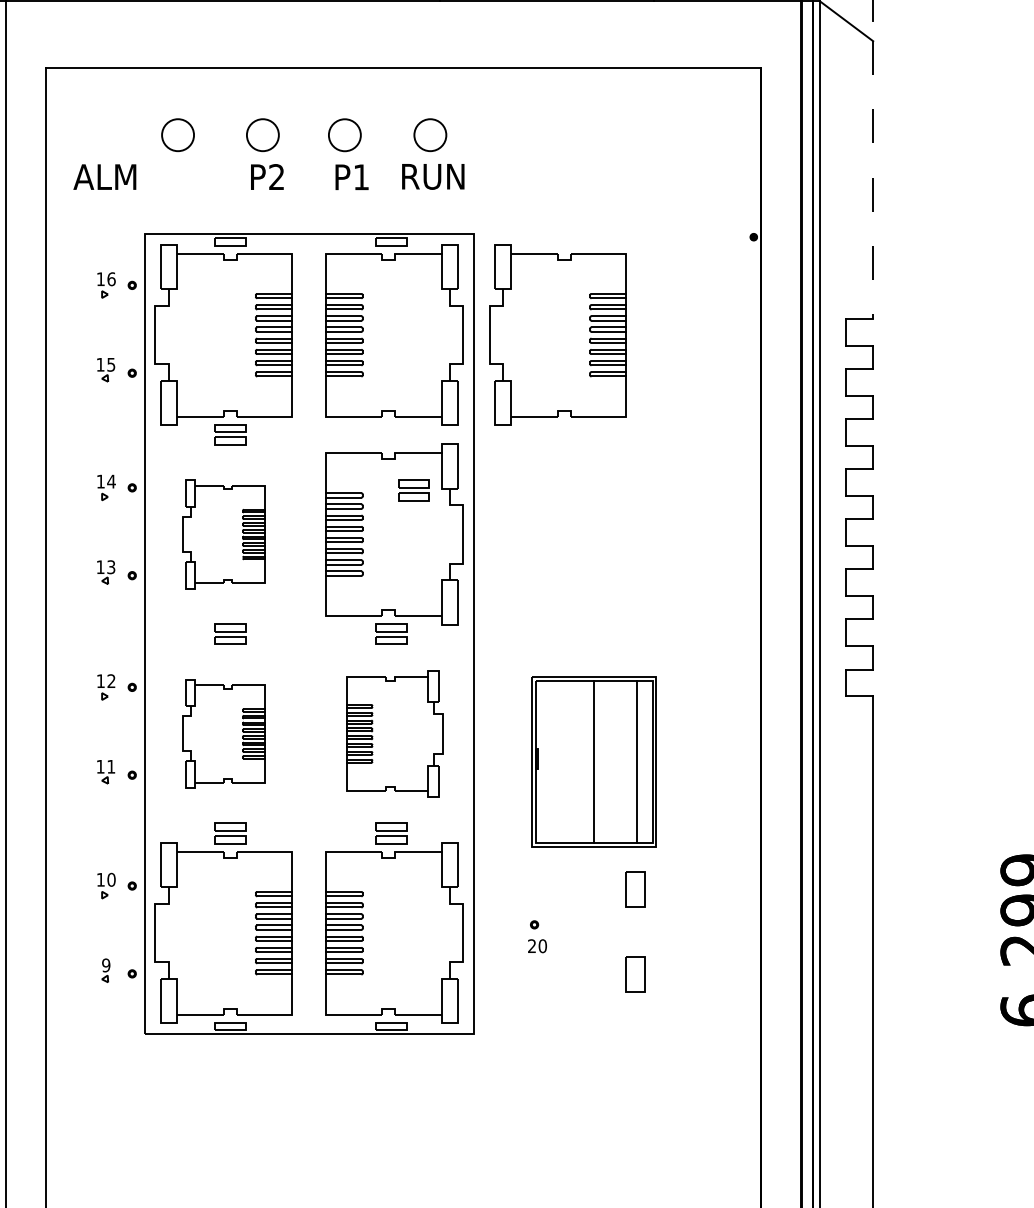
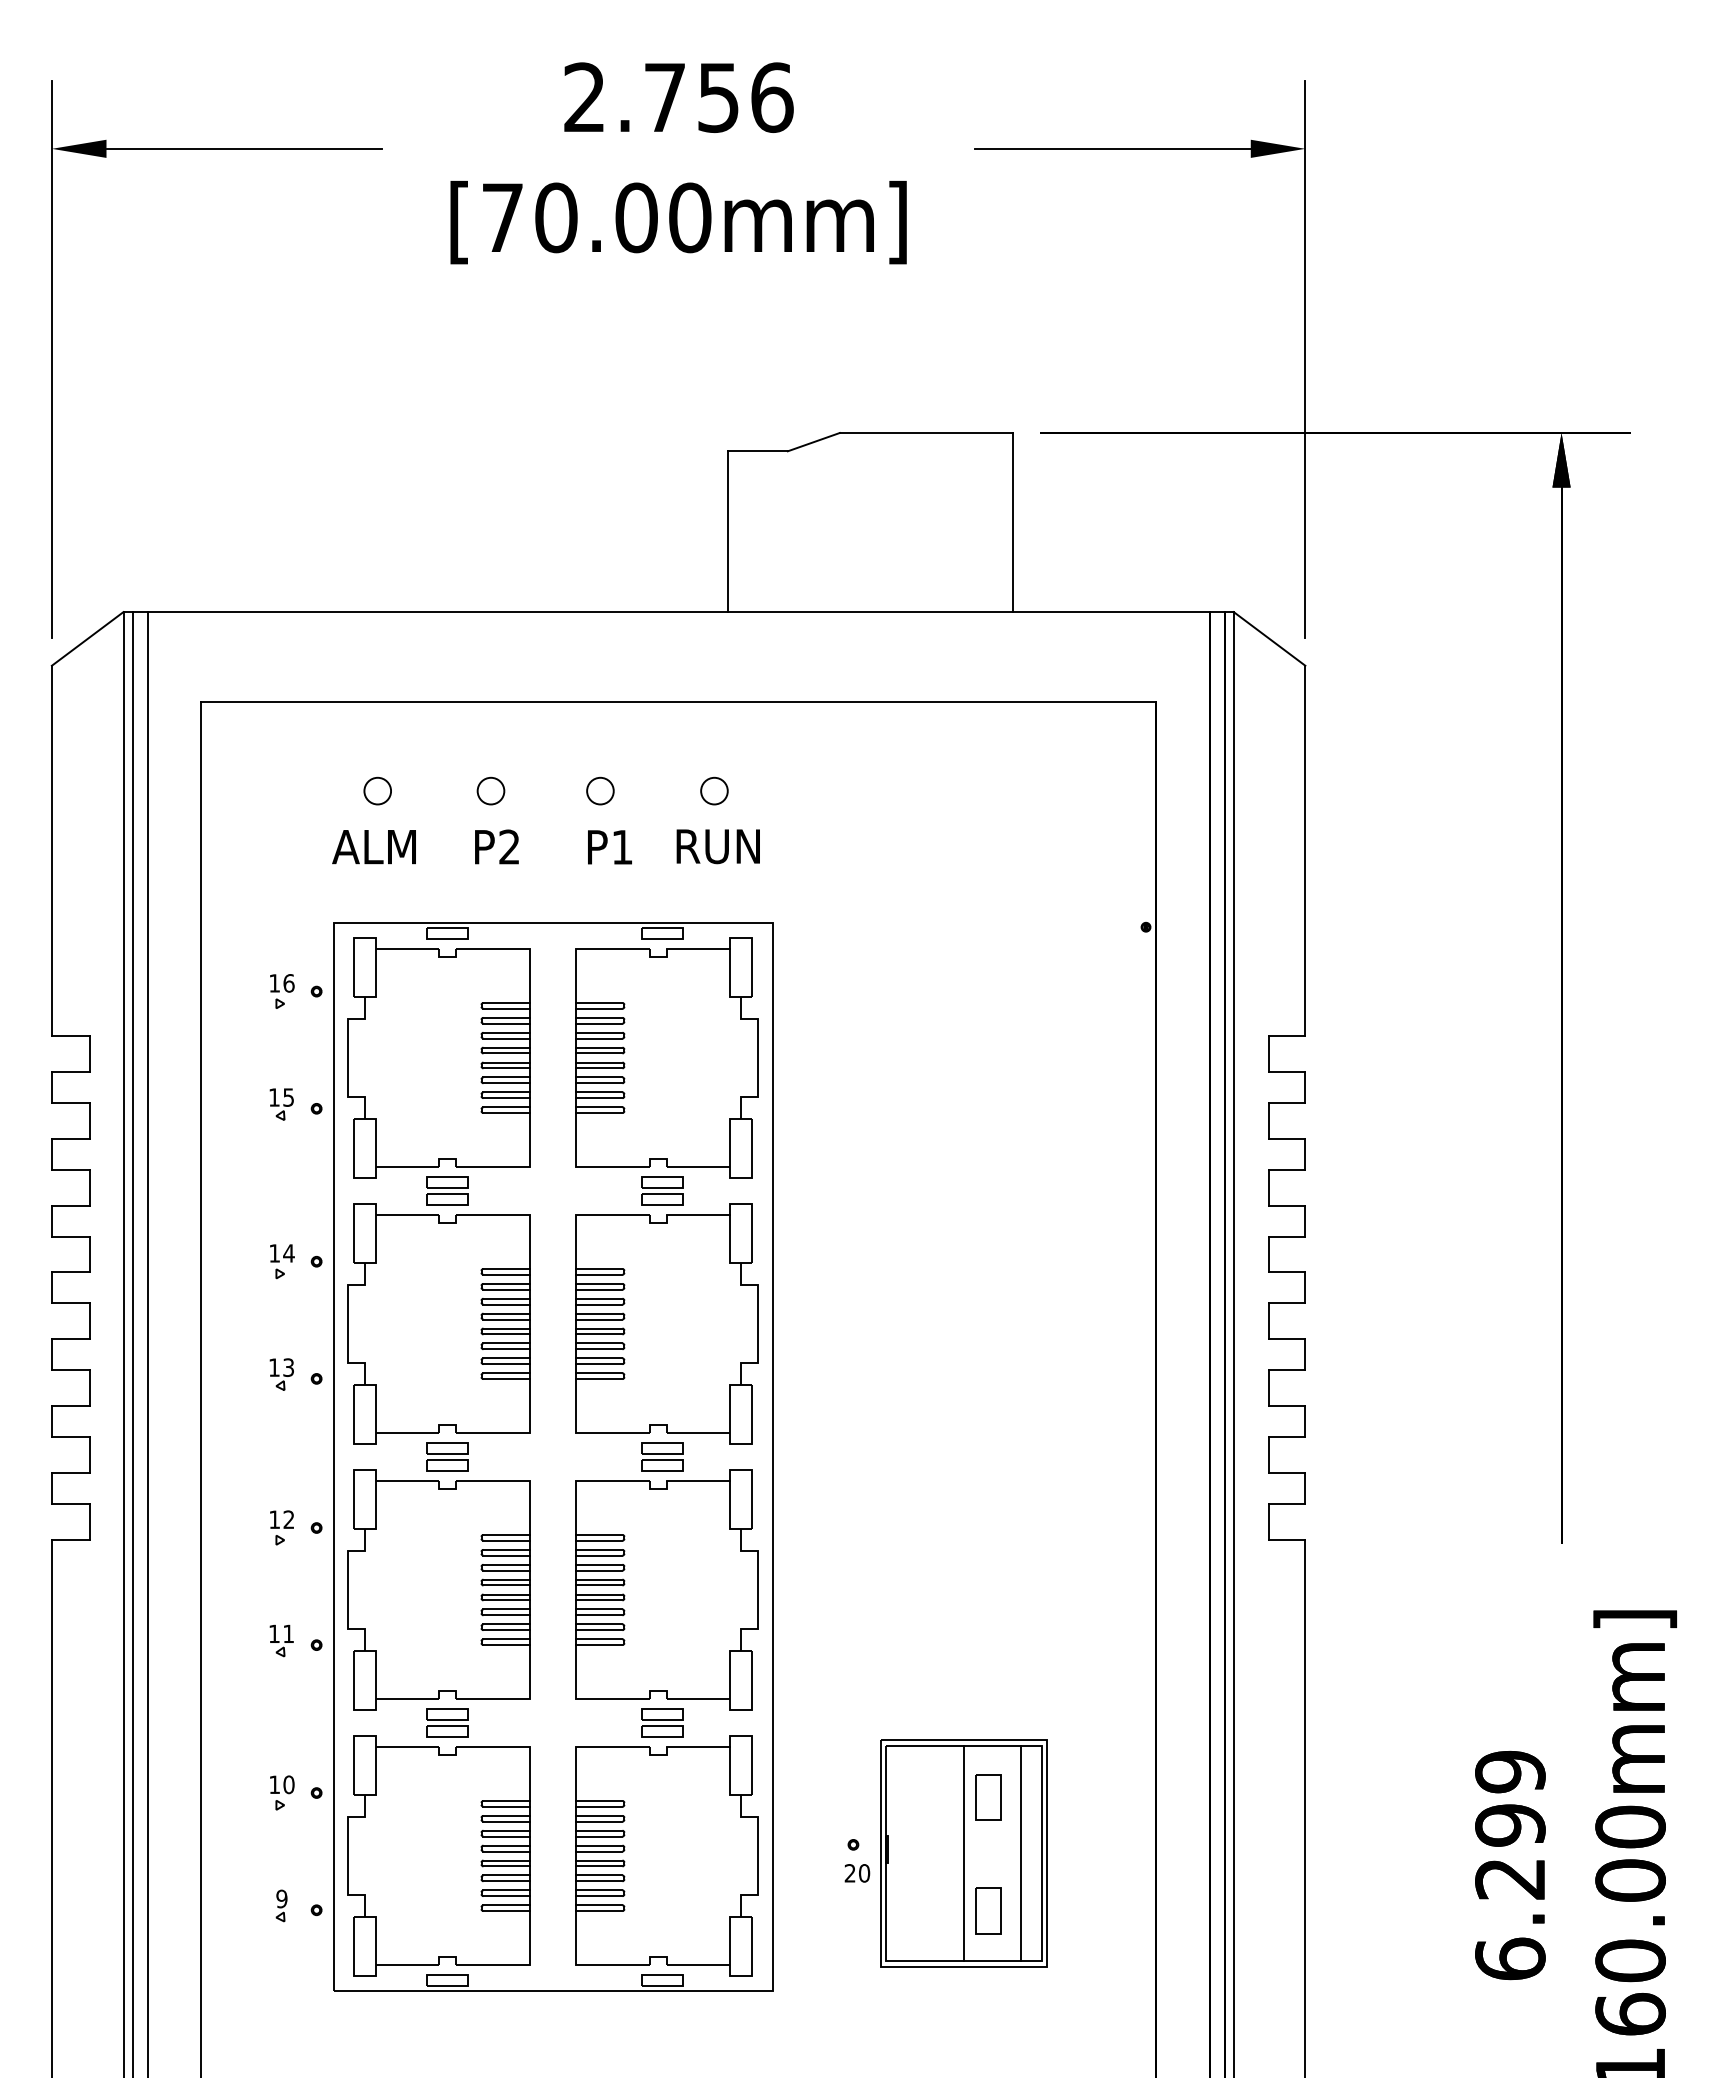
circle: (177, 134) -> (377, 790), size x0.62
circle: (262, 134) -> (490, 790), size x0.62
circle: (344, 134) -> (600, 790), size x0.62
circle: (430, 134) -> (714, 790), size x0.62
text: (104, 177) -> (373, 847), moved
line: (873, 180) -> (1305, 851), dashed -> solid
part: (557, 334) -> (884, 1057), removed
part: (413, 489) -> (662, 1190), moved
part: (223, 534) -> (438, 1323), size x1.67
part: (223, 733) -> (438, 1589), size x1.67
part: (394, 733) -> (666, 1589), size x1.43
part: (593, 761) -> (963, 1853), moved

